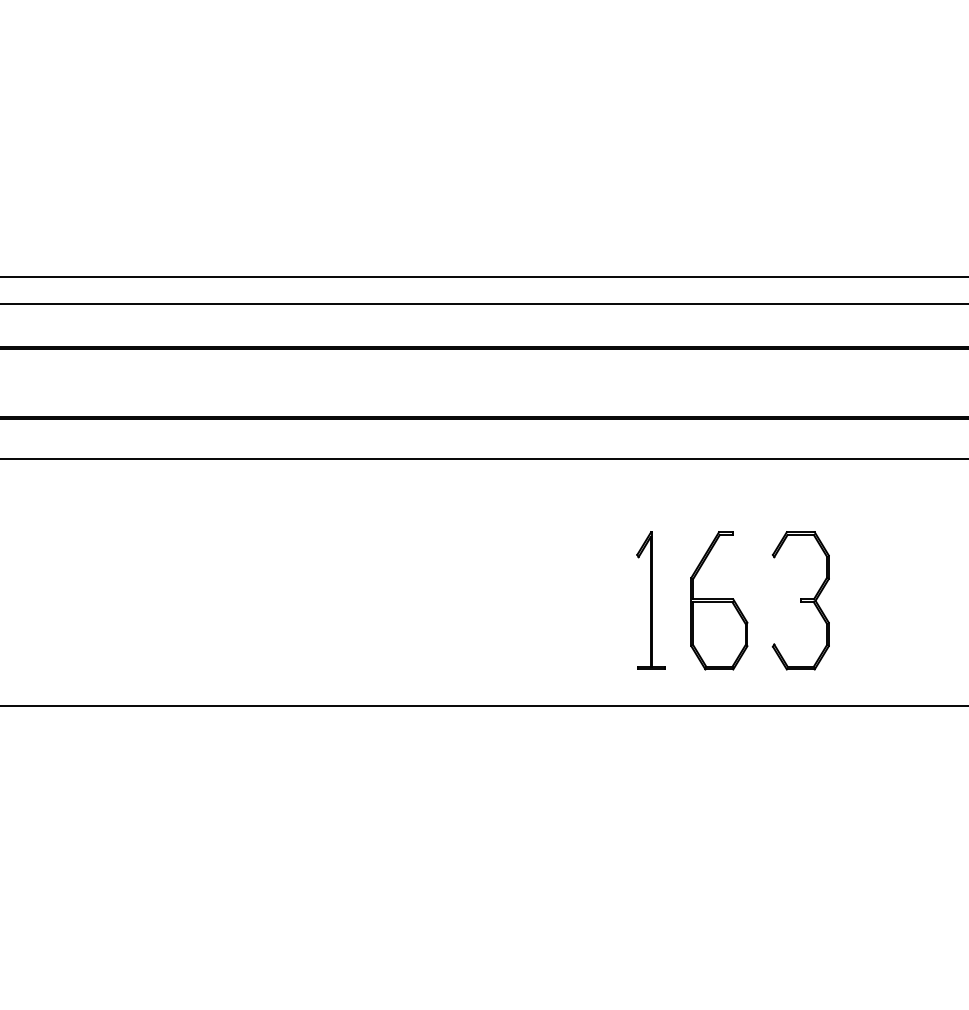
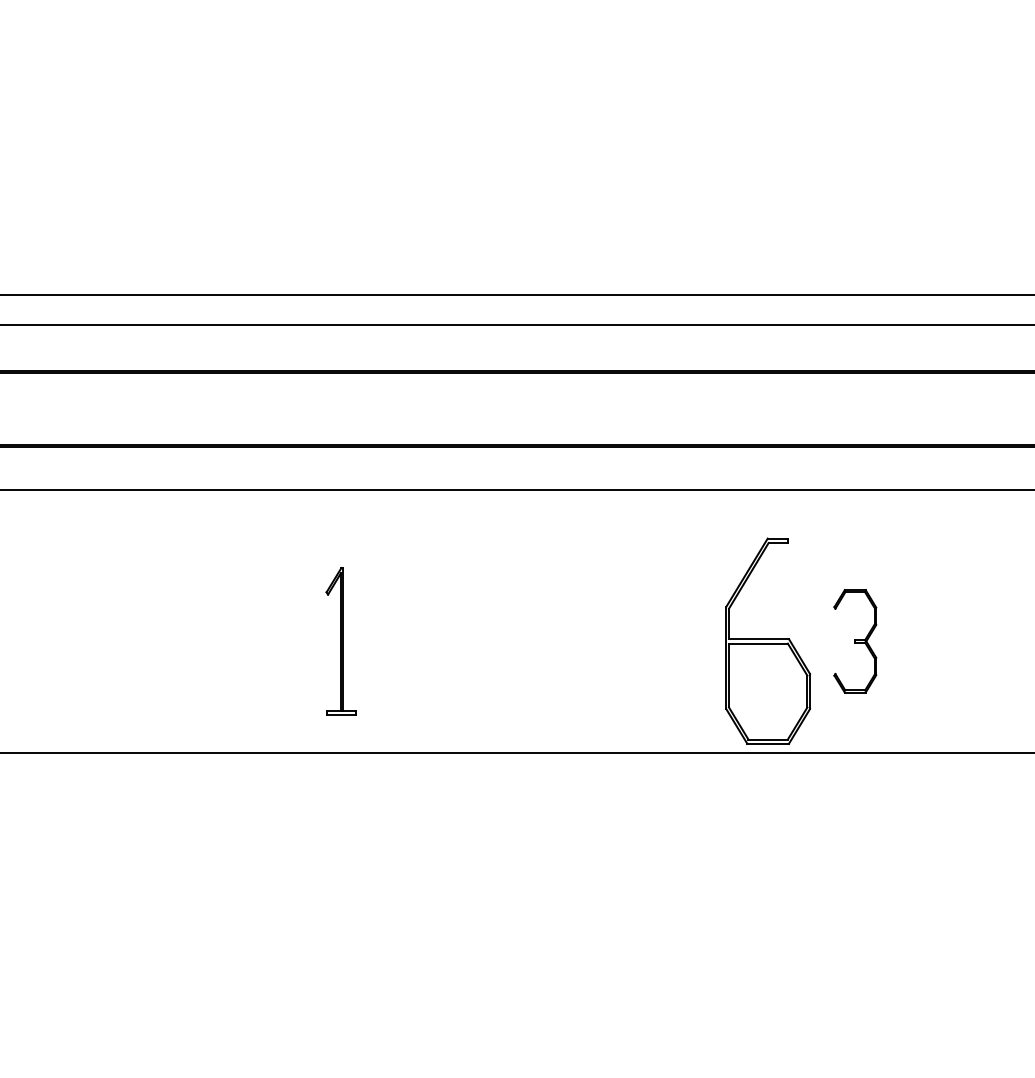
part: (650, 601) -> (340, 641), moved
part: (719, 601) -> (768, 641), size x1.4
part: (801, 601) -> (855, 641), size x0.7

